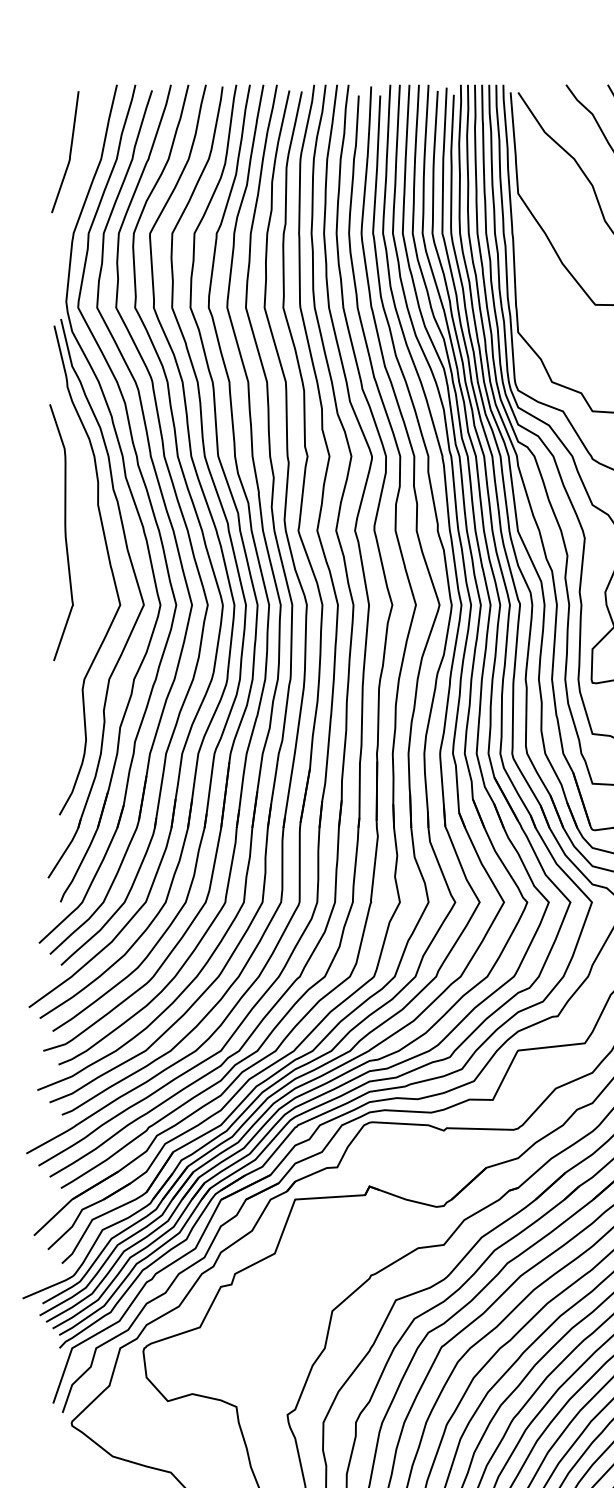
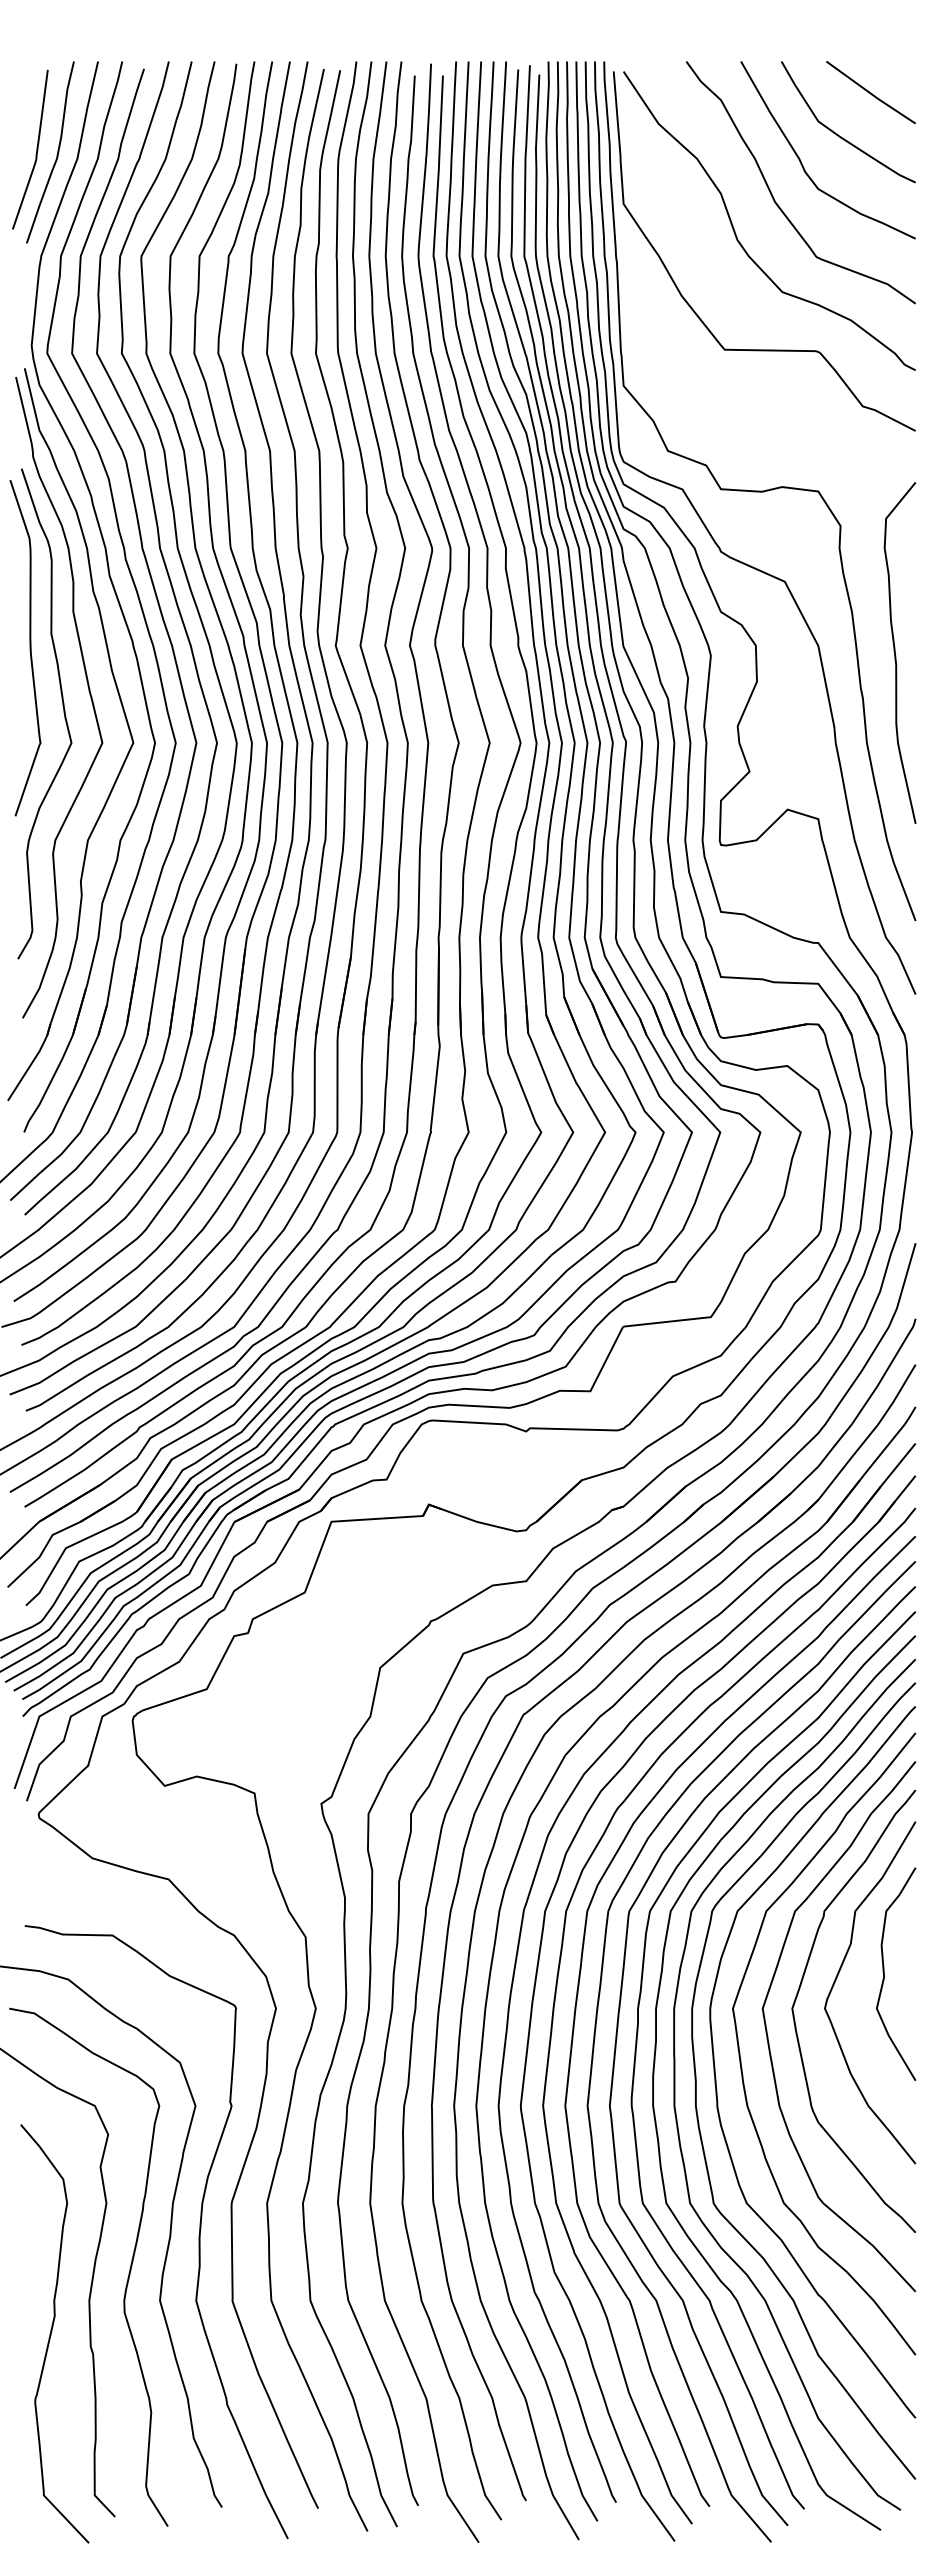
curve: (85, 155) -> (56, 154), added
curve: (90, 582) -> (63, 713), added

